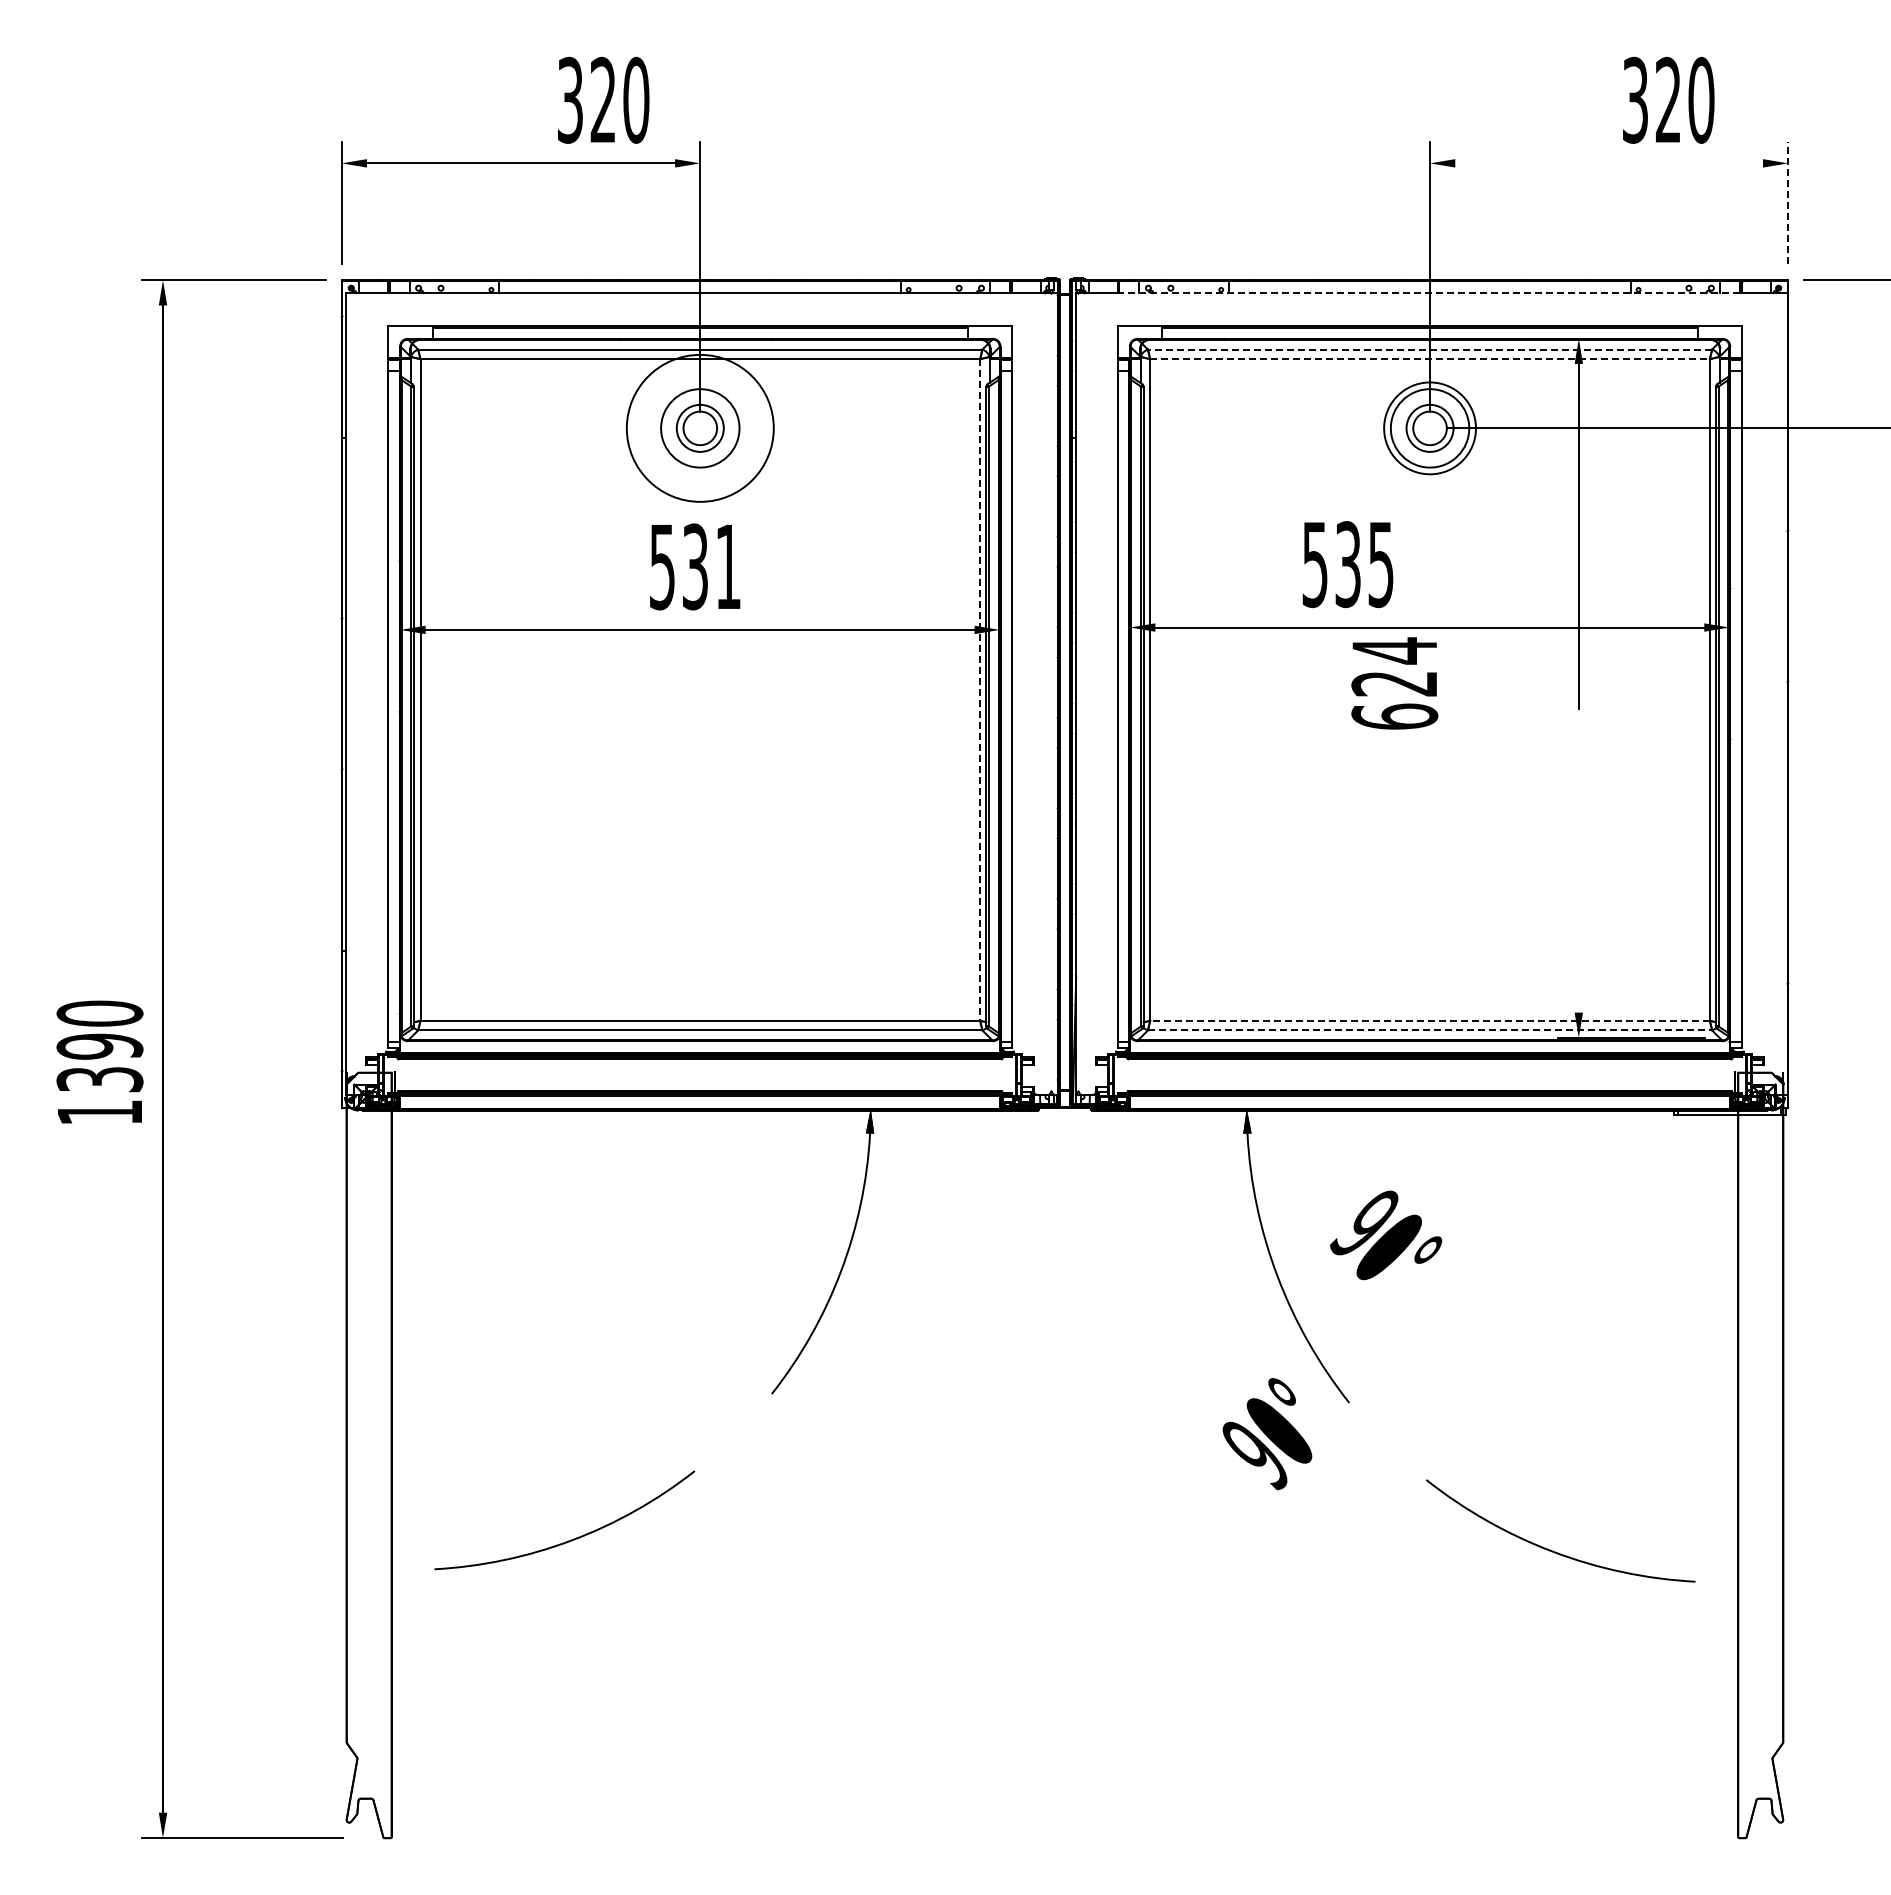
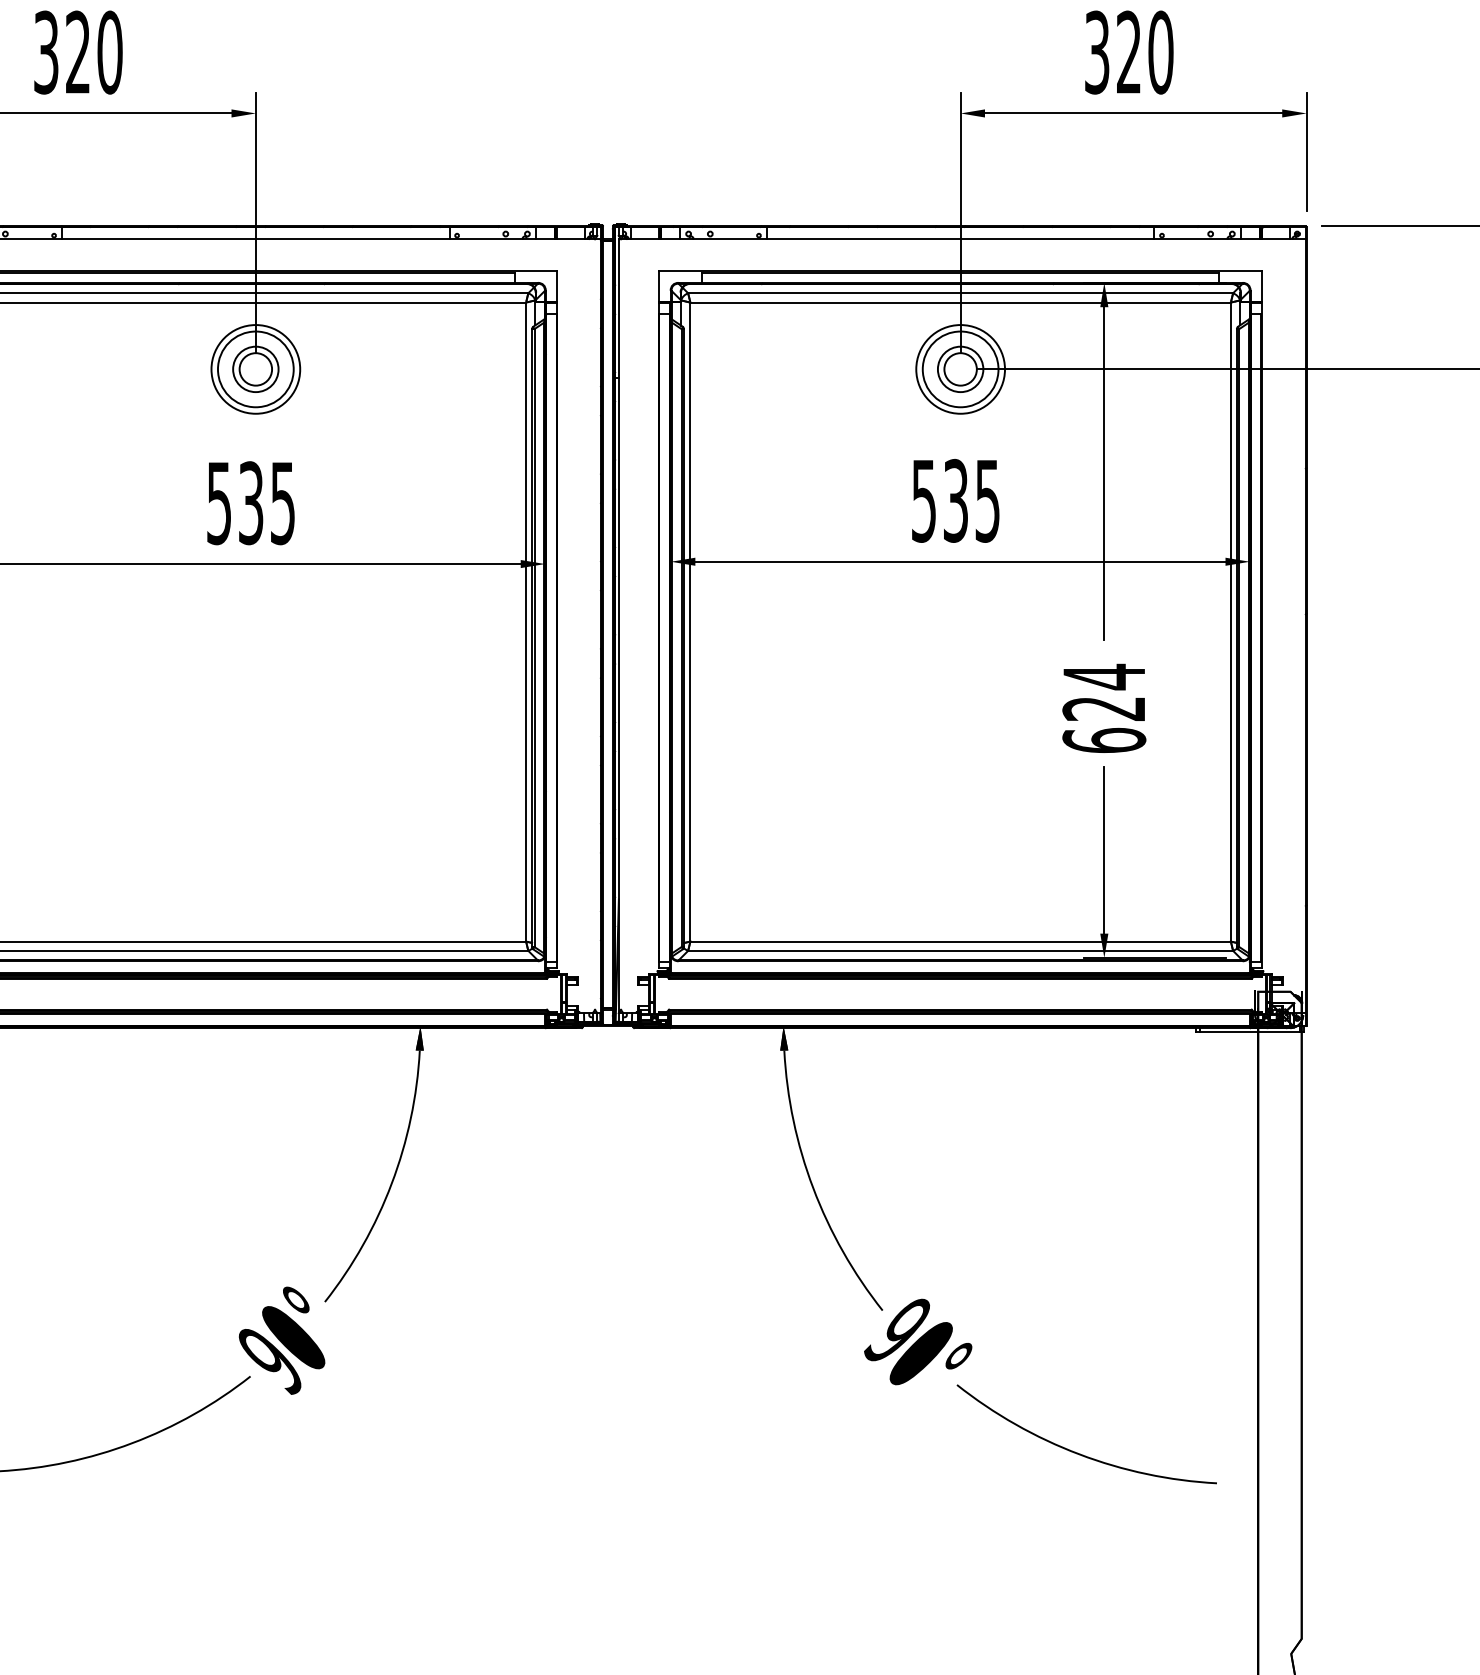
text: (603, 99) -> (78, 51), moved
text: (1668, 99) -> (1129, 51), moved
line: (1609, 163) -> (1133, 113), added
line: (1788, 203) -> (1306, 152), dashed -> solid
line: (1429, 293) -> (960, 239), dashed -> solid
line: (1429, 349) -> (960, 293), dashed -> solid
line: (1430, 359) -> (961, 302), dashed -> solid
circle: (700, 428) -> (256, 369), size x0.62
text: (1347, 564) -> (955, 500), moved
text: (728, 567) -> (283, 503), 531 -> 535
text: (1394, 683) -> (1104, 708), moved
line: (980, 690) -> (526, 622), dashed -> solid
line: (1578, 925) -> (1104, 849), added
line: (1430, 1020) -> (961, 941), dashed -> solid
line: (1430, 1030) -> (961, 950), dashed -> solid
text: (1386, 1235) -> (918, 1342), moved
text: (1267, 1434) -> (282, 1341), moved

